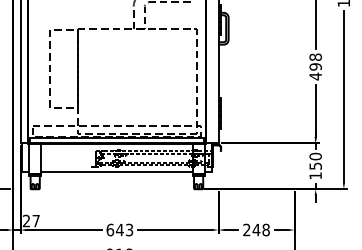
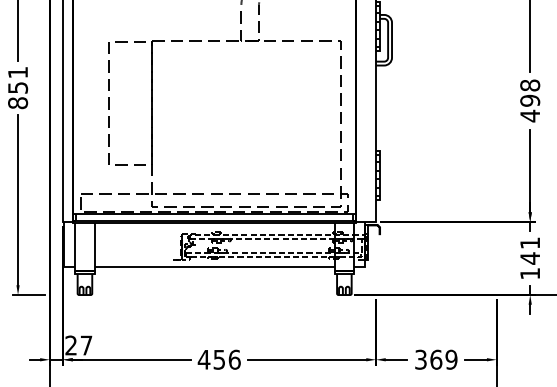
text: (315, 161) -> (529, 250), 150 -> 141
text: (119, 229) -> (218, 358), 643 -> 456
text: (256, 229) -> (436, 358), 248 -> 369

